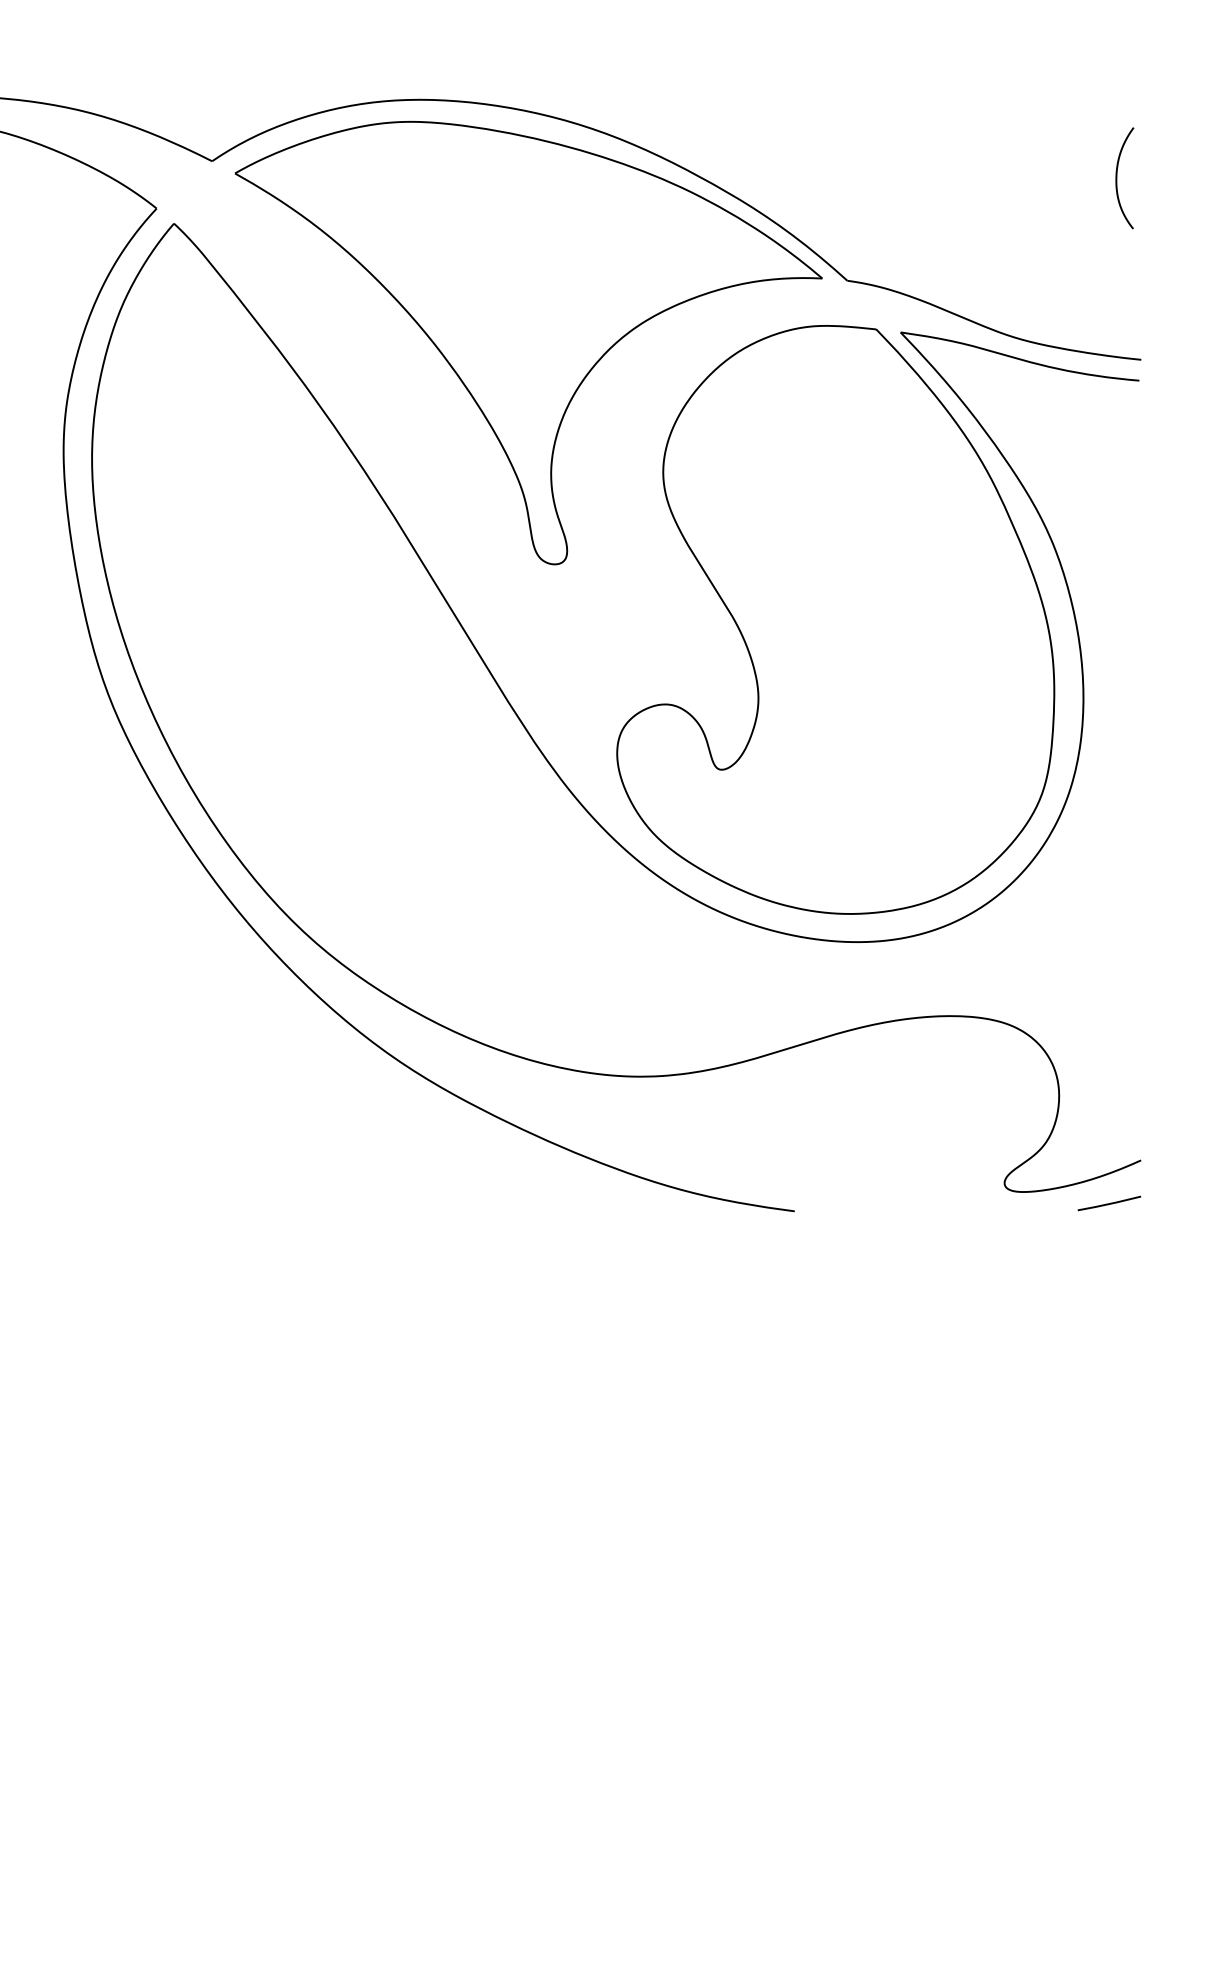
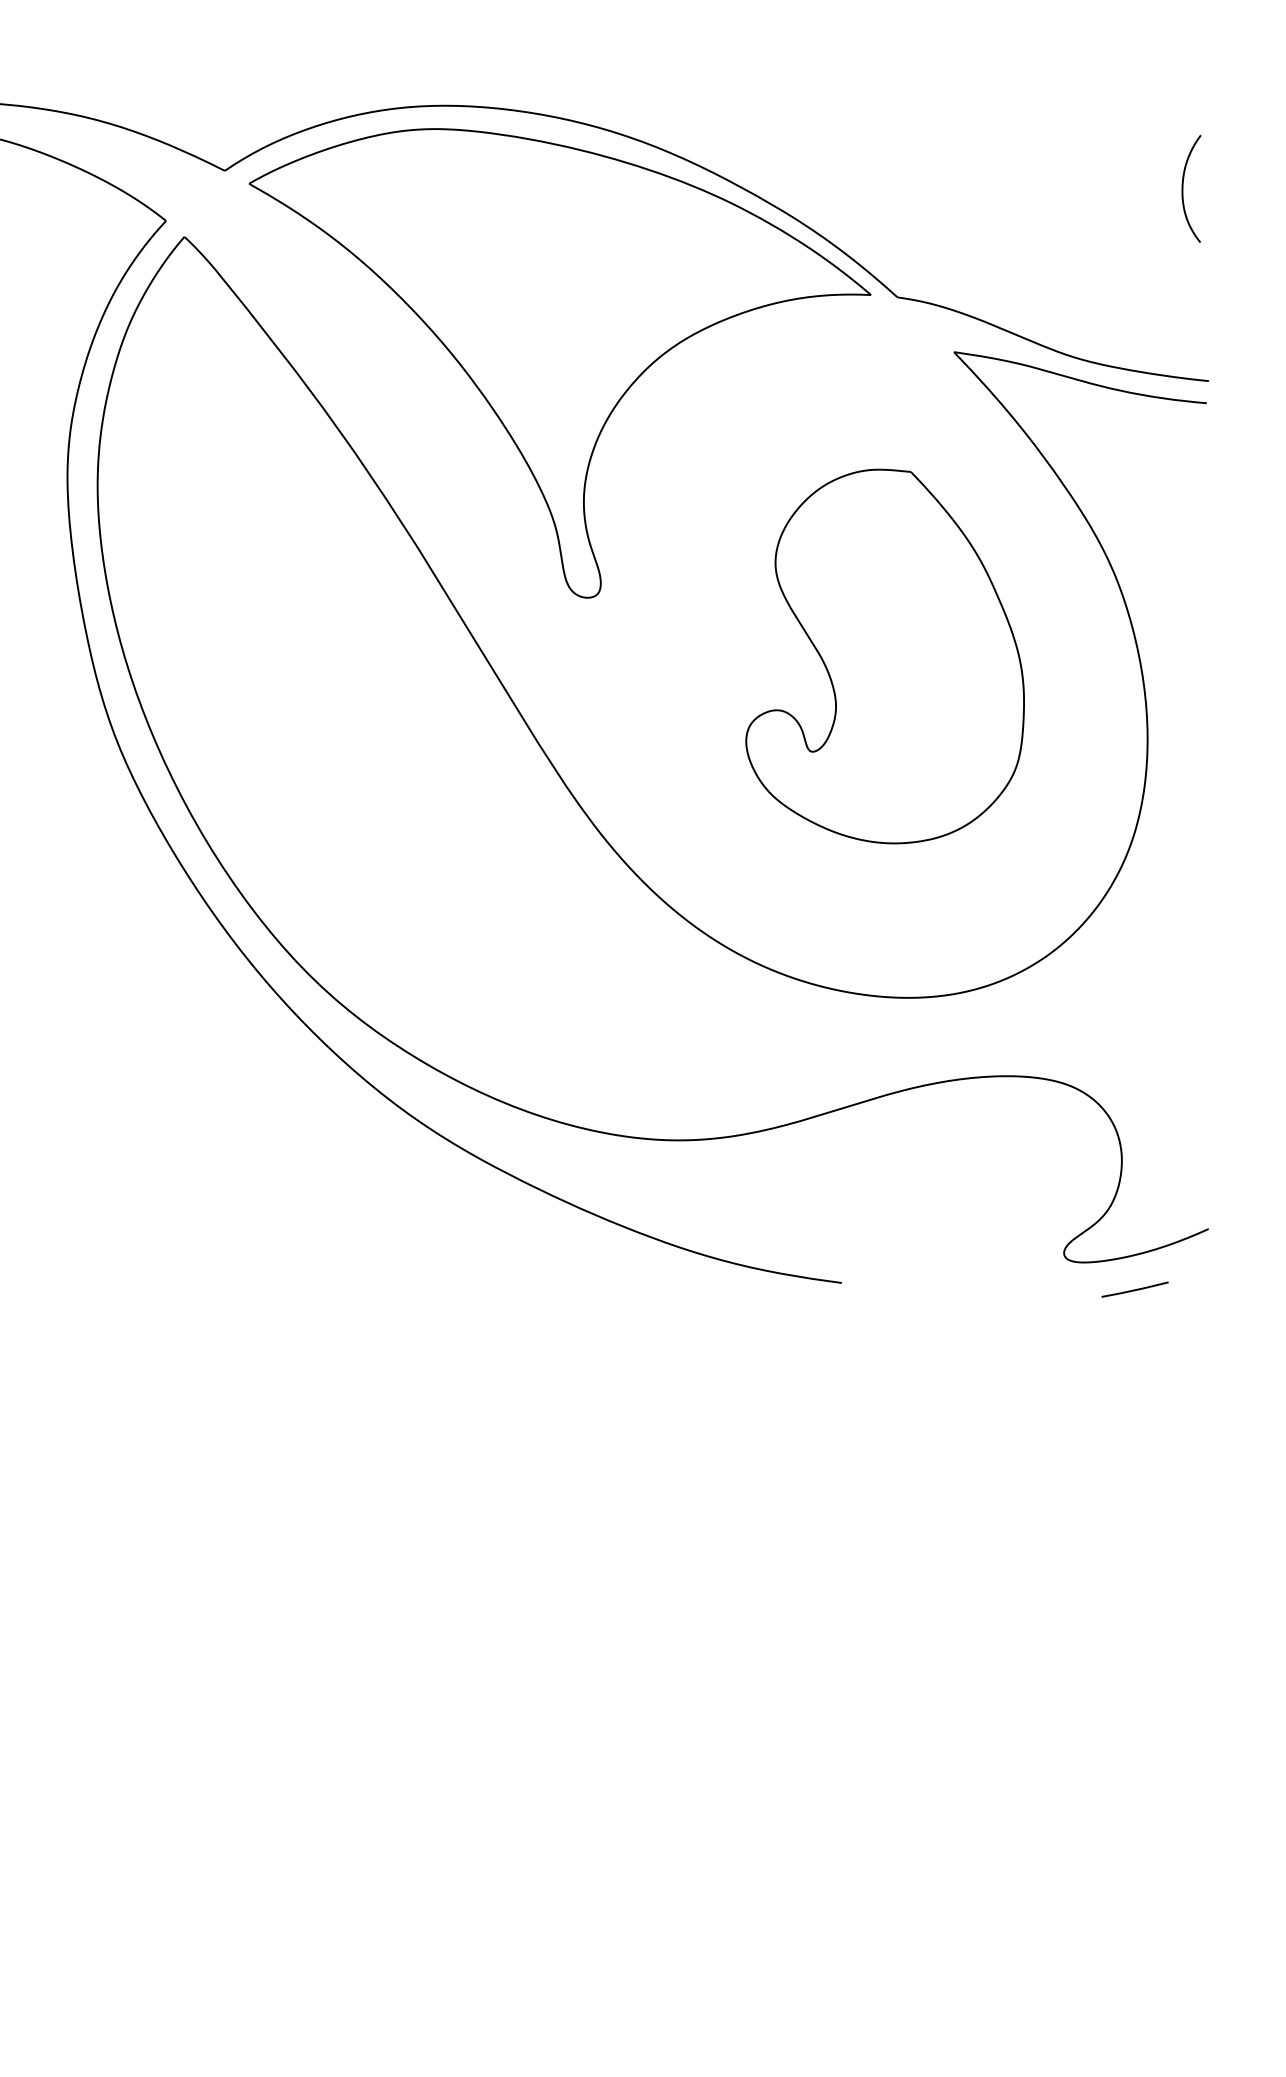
part: (835, 619) -> (884, 656), size x0.6
line: (1108, 1203) -> (1134, 1289), moved

